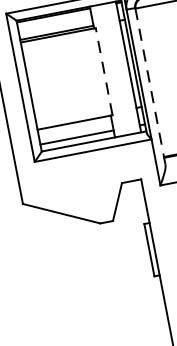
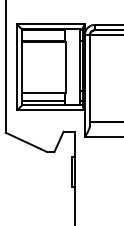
line: (103, 70) -> (65, 66), dashed -> solid
line: (149, 87) -> (89, 81), dashed -> solid

